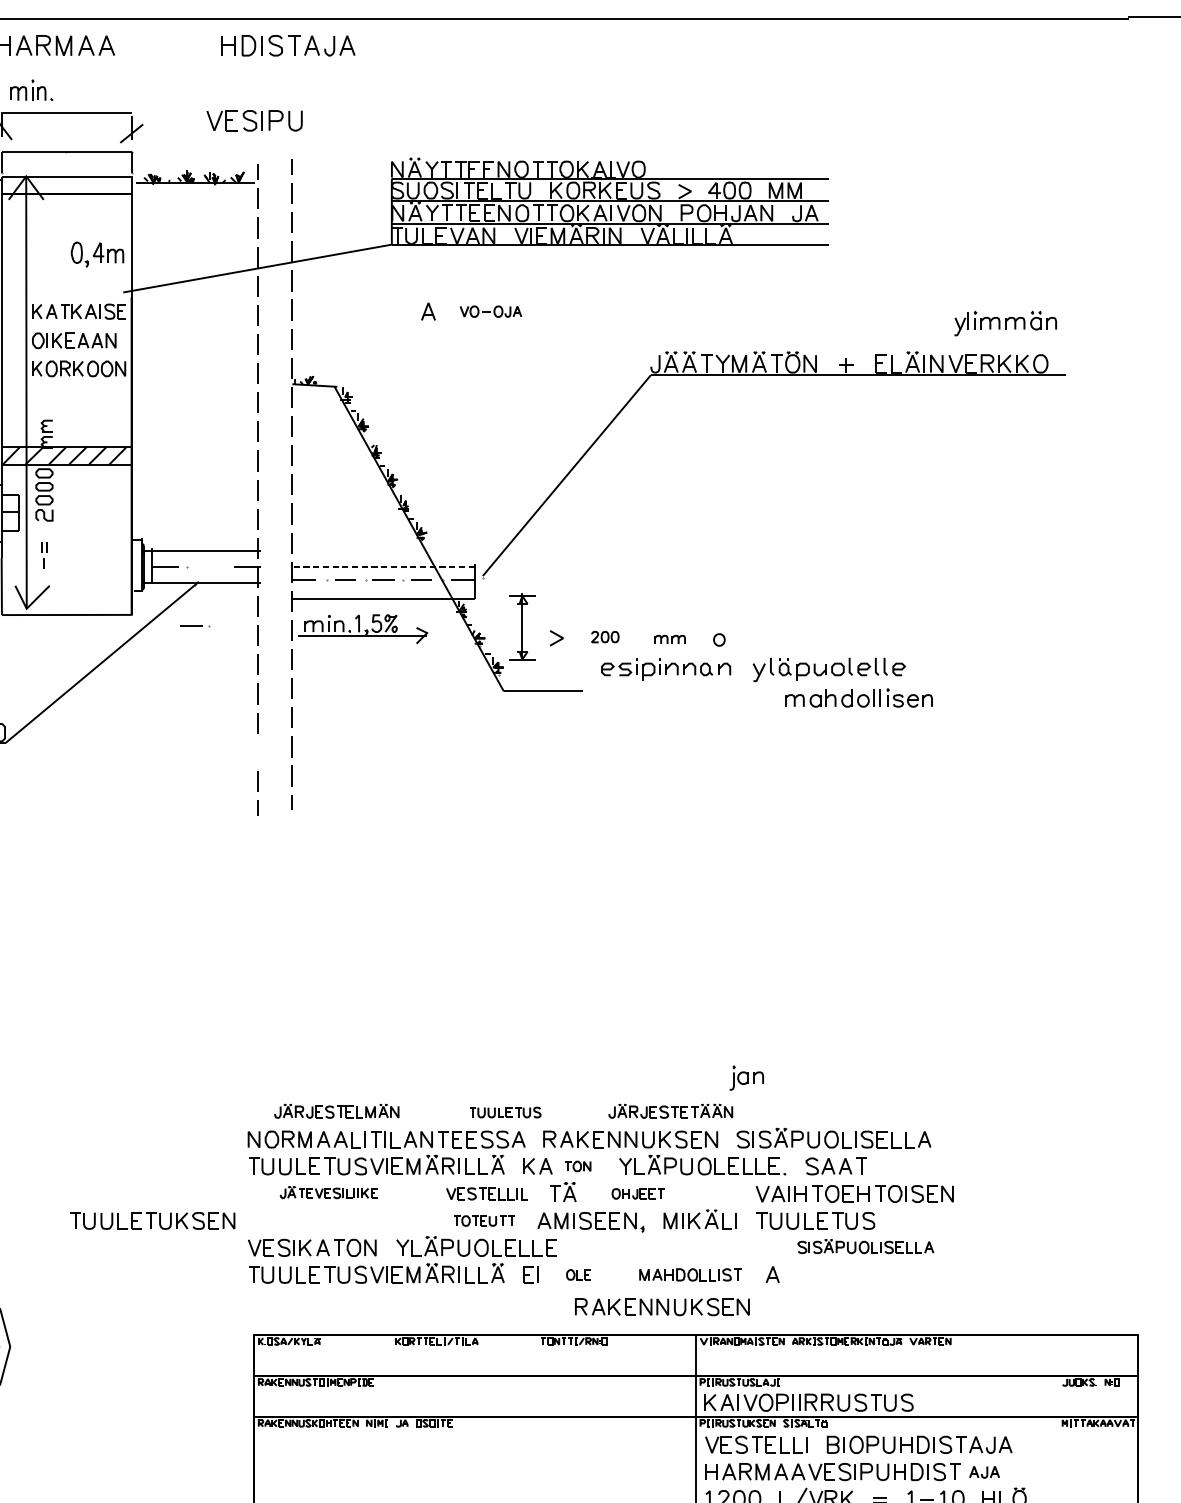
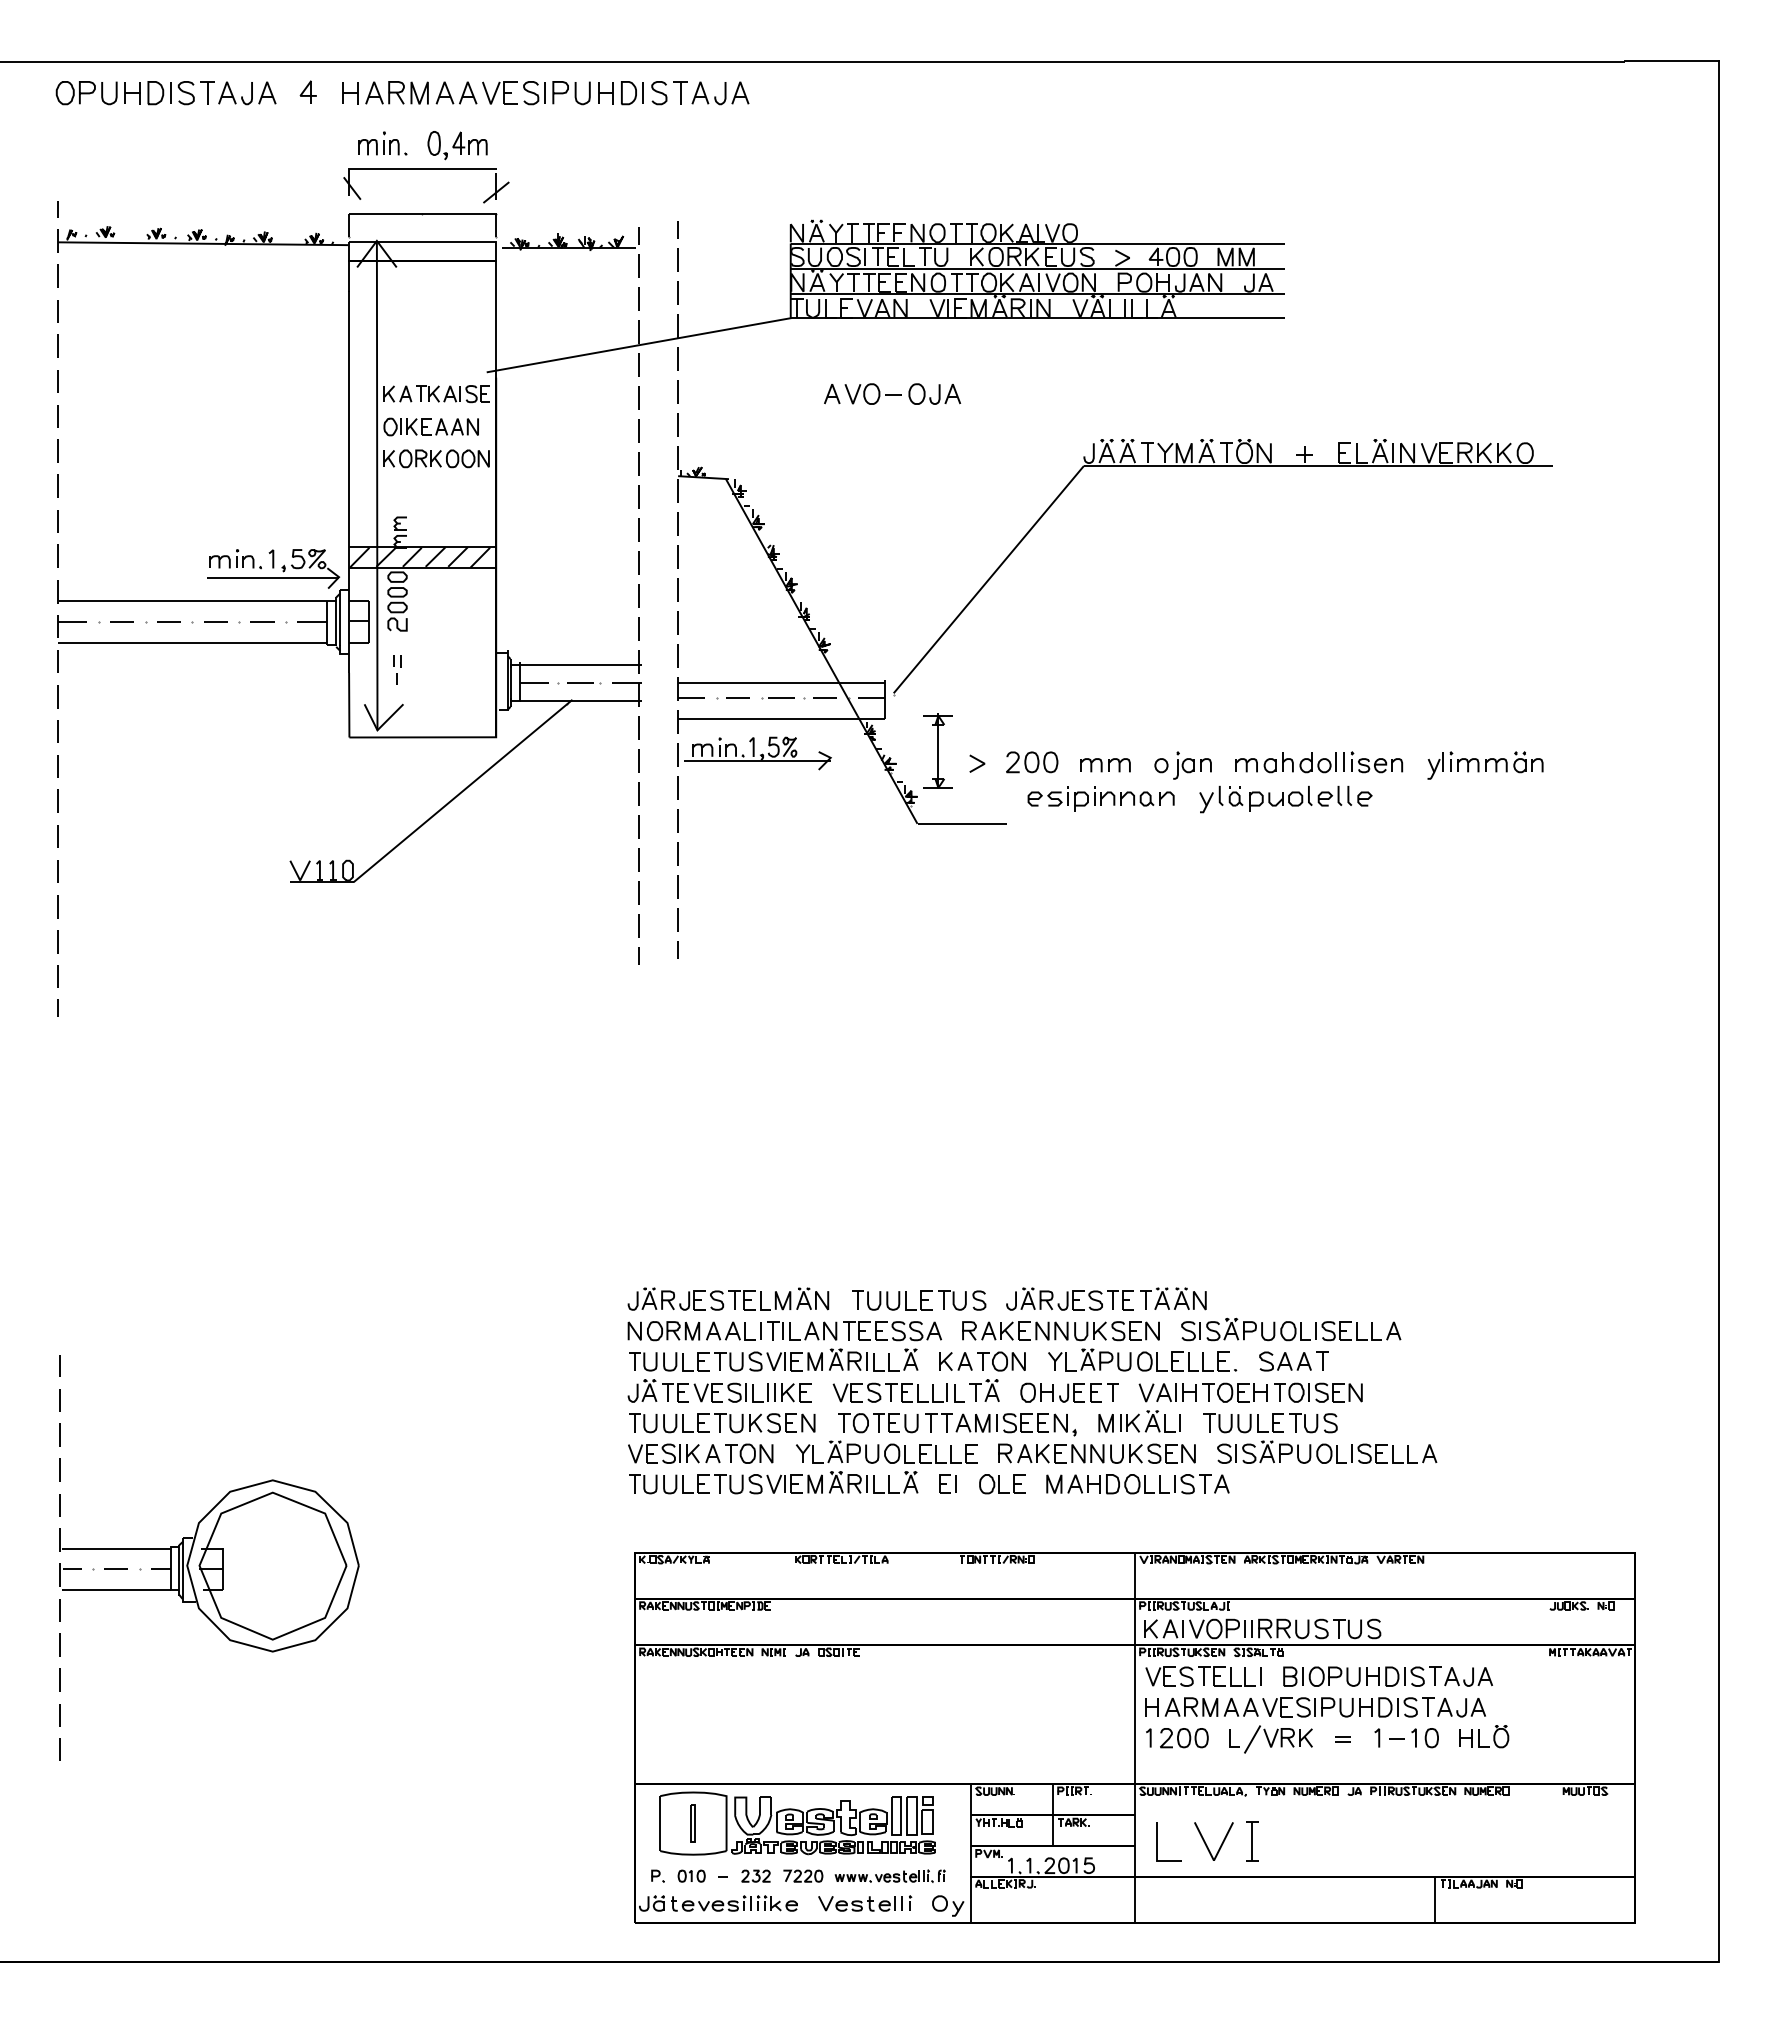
part: (254, 121) -> (536, 93), moved
part: (97, 254) -> (457, 145), moved
part: (490, 311) -> (902, 393), size x1.67
part: (1005, 323) -> (1485, 765), moved
line: (382, 566) -> (780, 682), dashed -> solid
part: (194, 626) -> (584, 683), moved
part: (605, 637) -> (1032, 762), size x1.67
part: (669, 639) -> (1105, 765), size x1.43
part: (859, 698) -> (1319, 762), moved
line: (257, 752) -> (638, 892), added
part: (746, 1078) -> (1192, 765), moved
part: (336, 1110) -> (728, 1298), size x1.43
part: (670, 1110) -> (1106, 1298), size x1.43
part: (505, 1112) -> (919, 1300), size x1.67
part: (578, 1166) -> (1001, 1361), size x1.67
part: (328, 1192) -> (719, 1390), size x1.67
part: (487, 1193) -> (898, 1392), size x1.43
part: (638, 1193) -> (1069, 1392), size x1.67
part: (854, 1193) -> (1250, 1392), moved
part: (153, 1221) -> (722, 1423), moved
part: (484, 1221) -> (895, 1423), size x1.67
part: (866, 1245) -> (1327, 1451), size x1.43
part: (578, 1275) -> (1002, 1484), size x1.67
part: (690, 1275) -> (1128, 1484), size x1.43
part: (661, 1306) -> (1096, 1453), moved
part: (984, 1472) -> (1461, 1707), size x1.43

